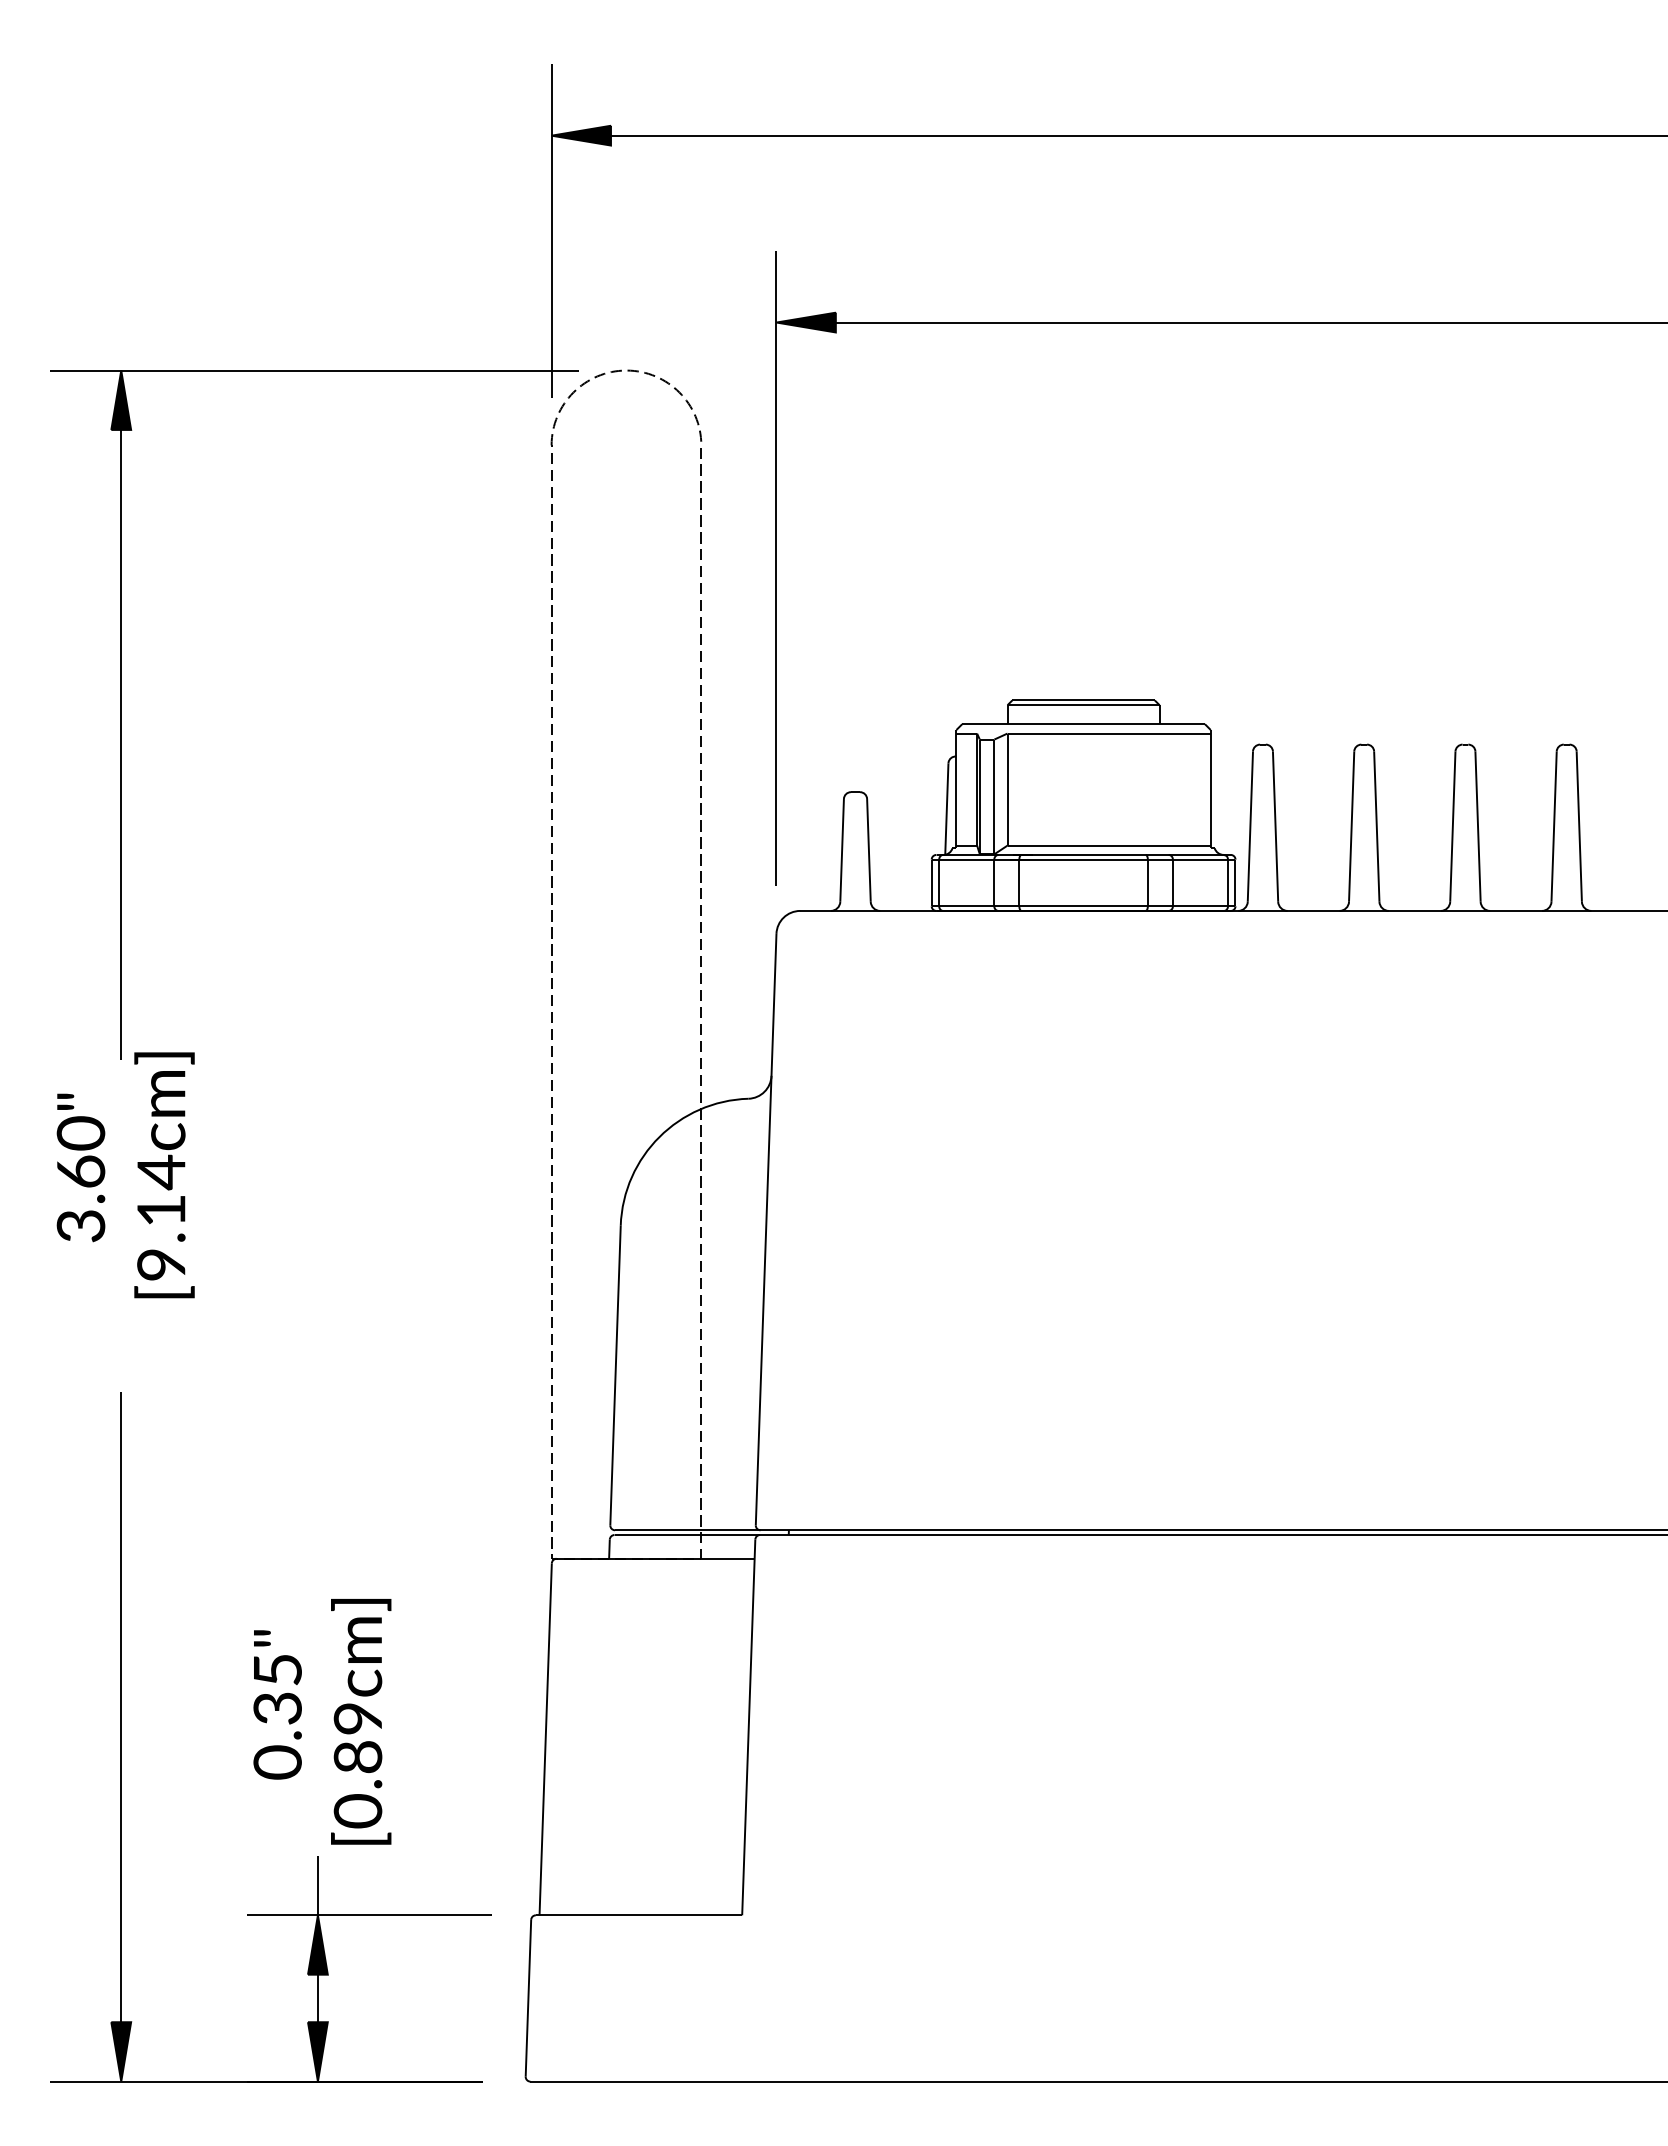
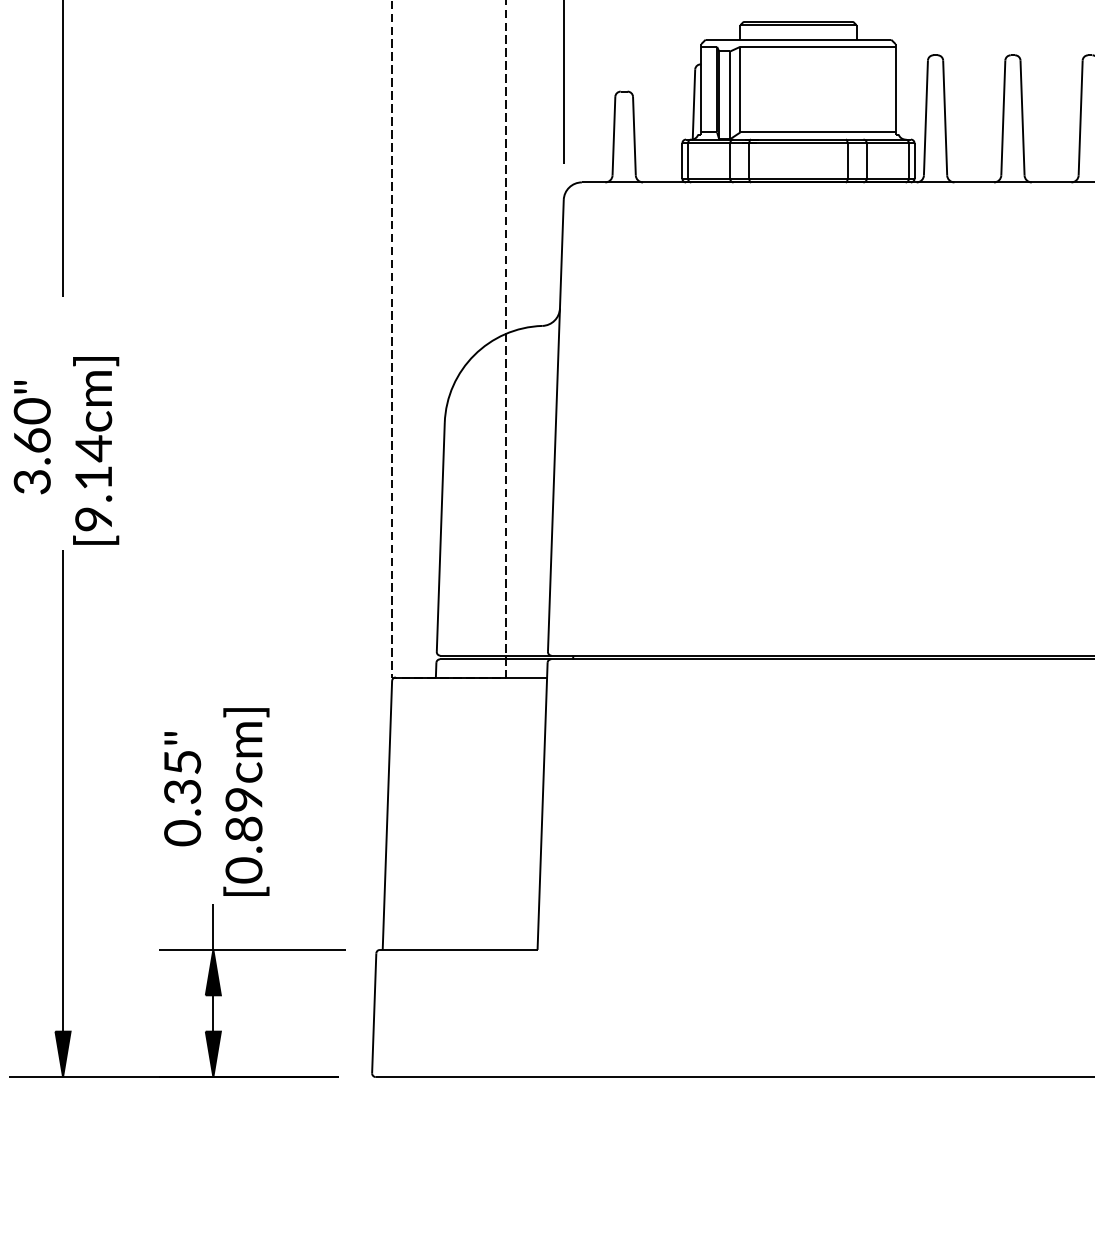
text: (80, 1167) -> (31, 437), moved
text: (164, 1175) -> (96, 451), moved

